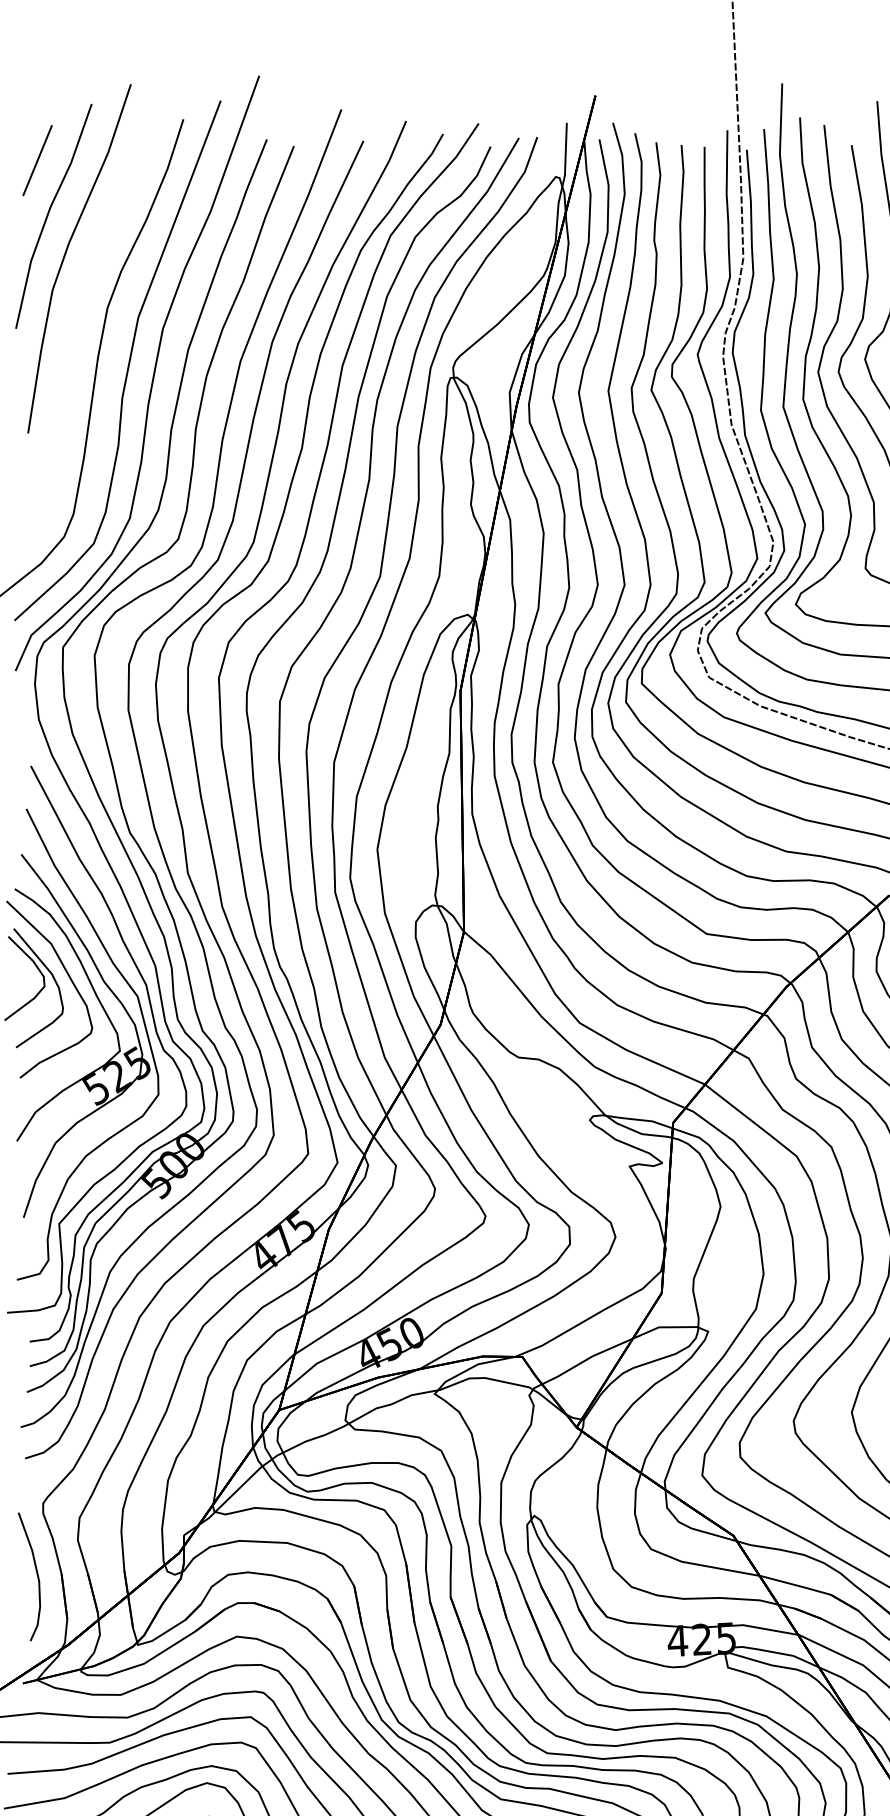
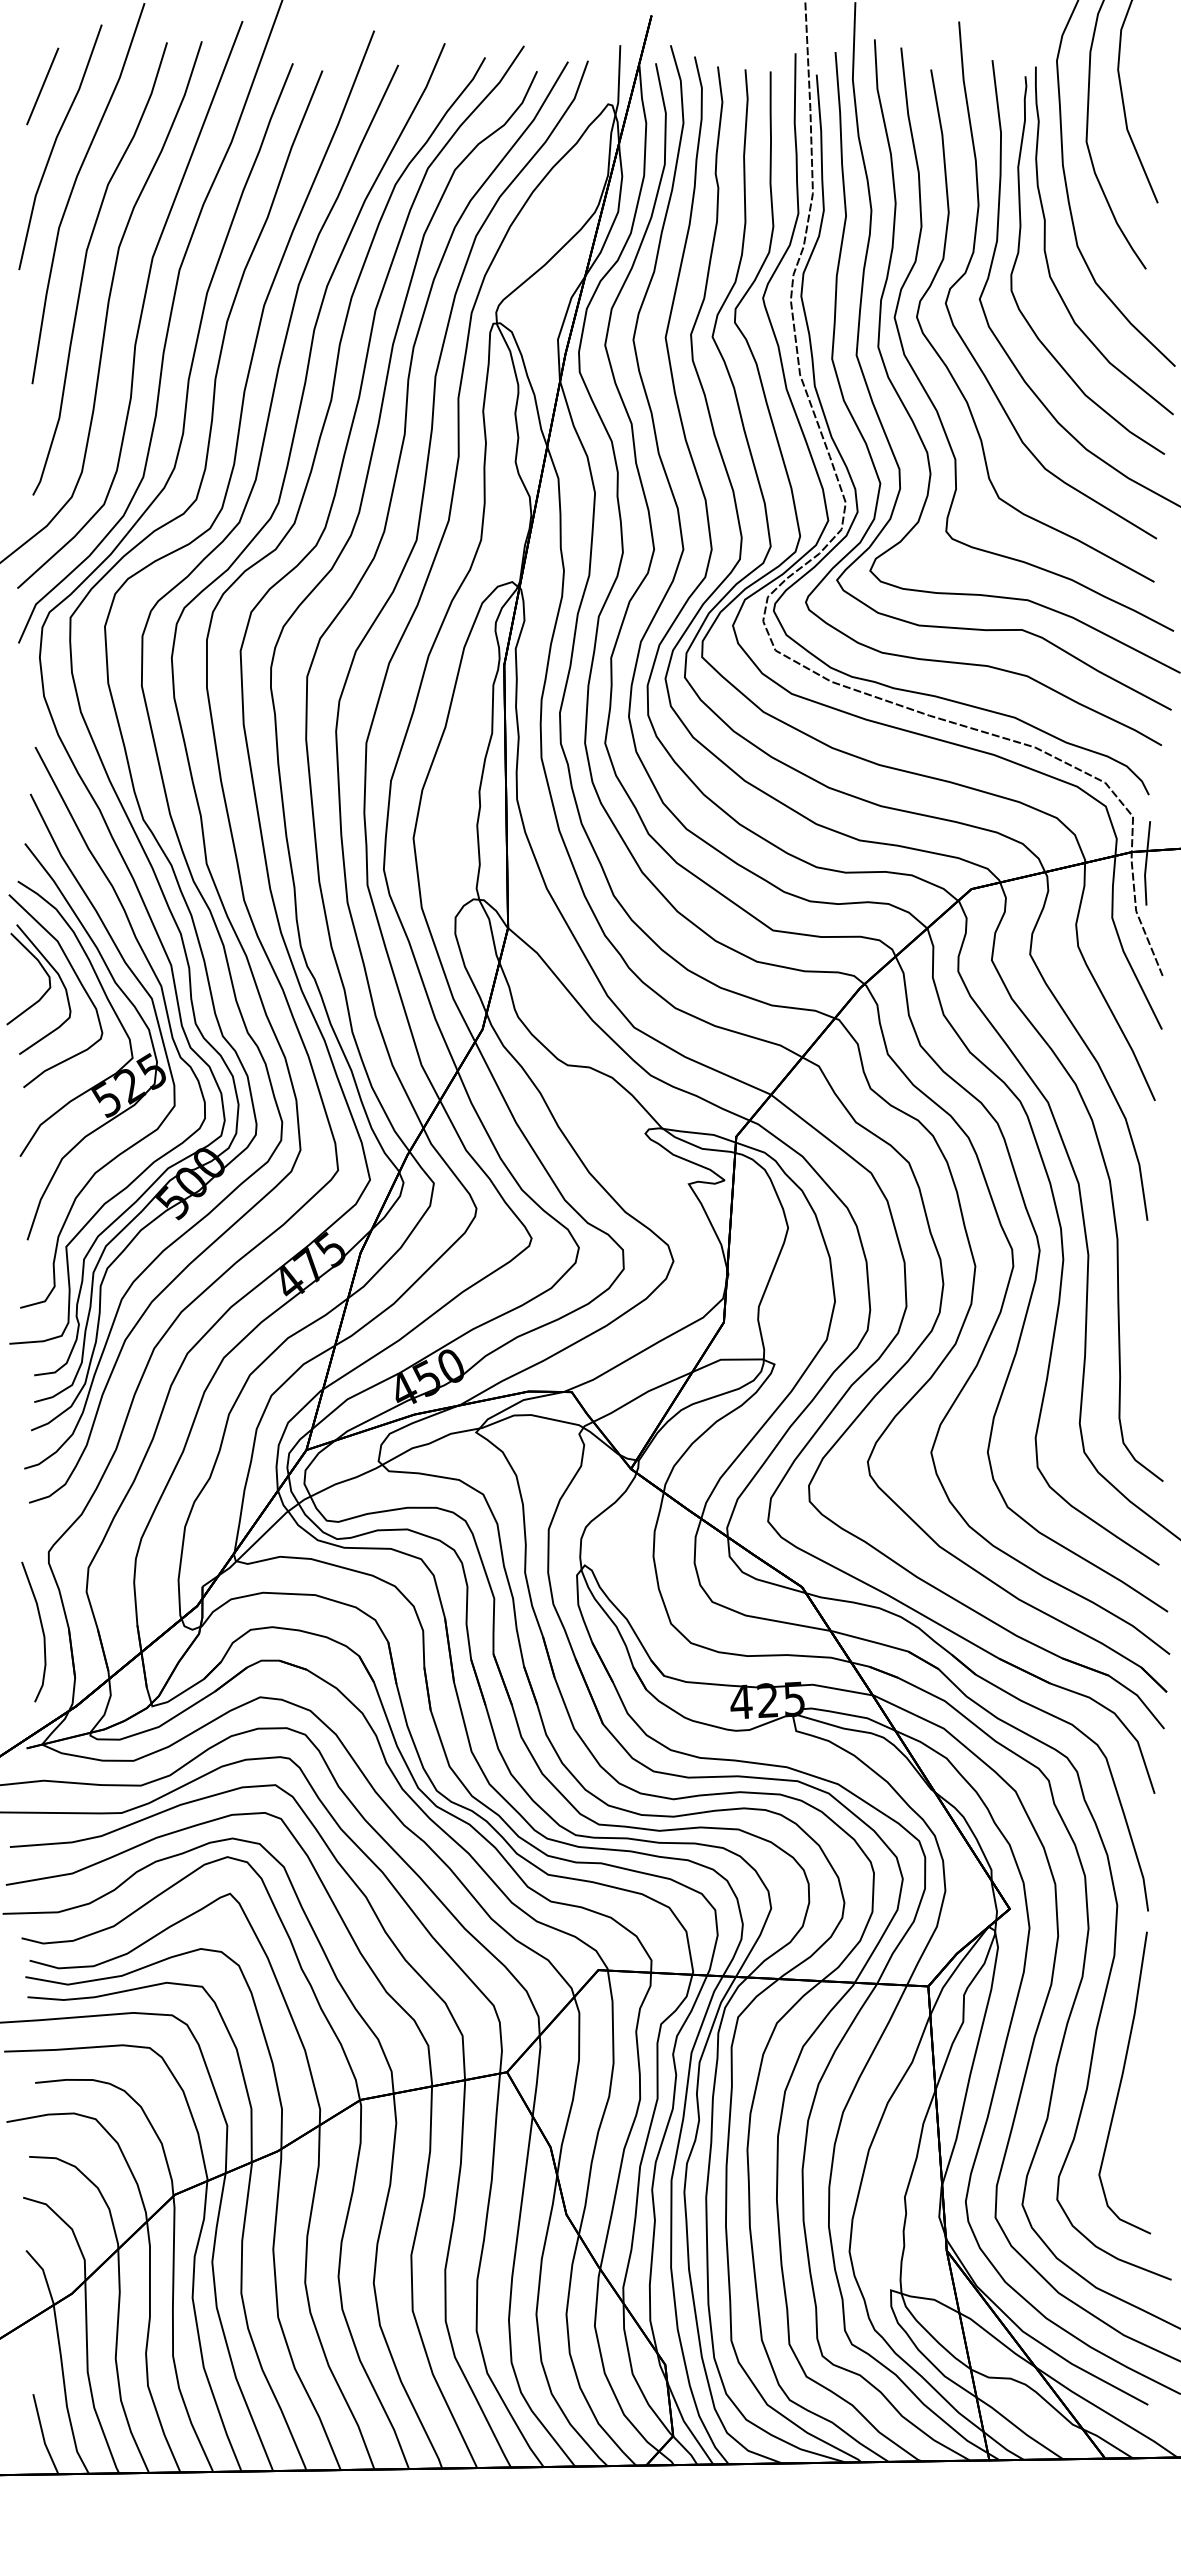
curve: (76, 324) -> (85, 265), added

